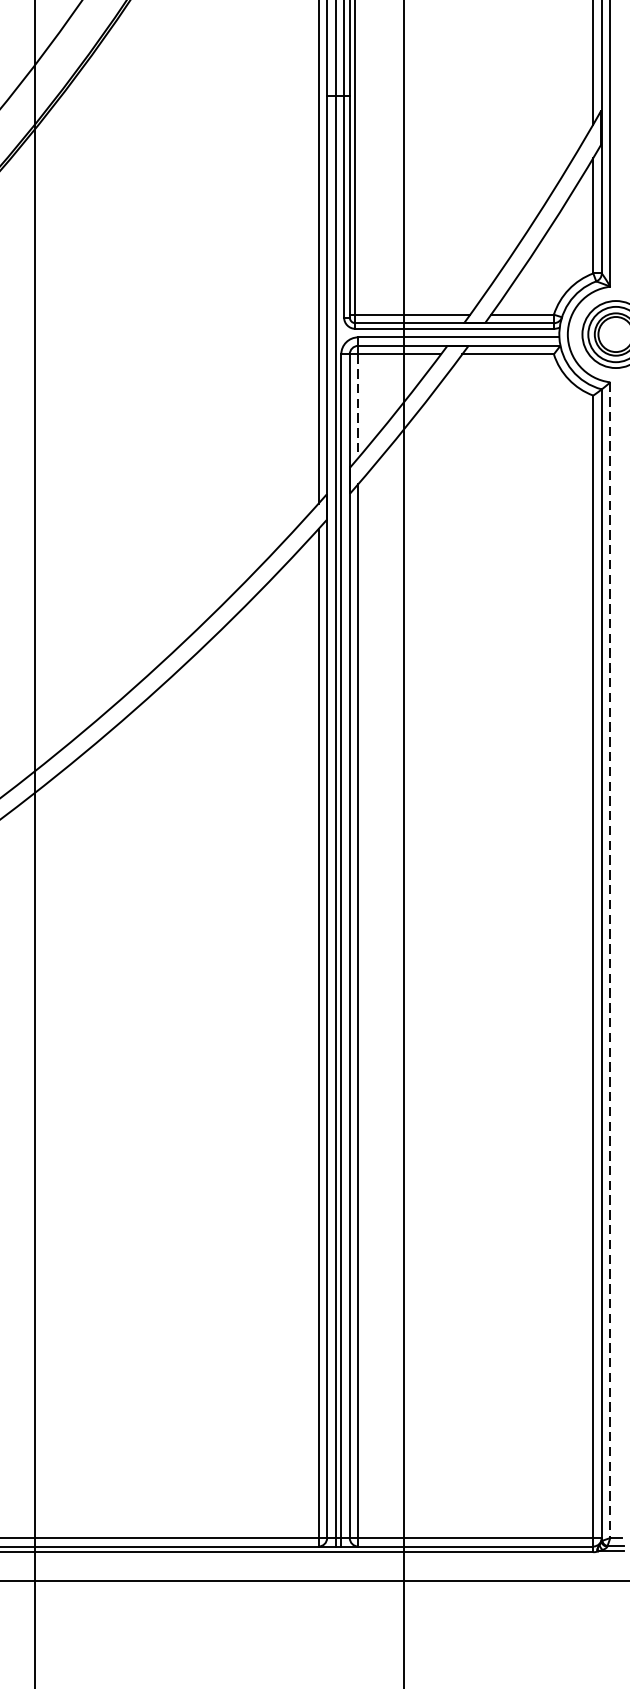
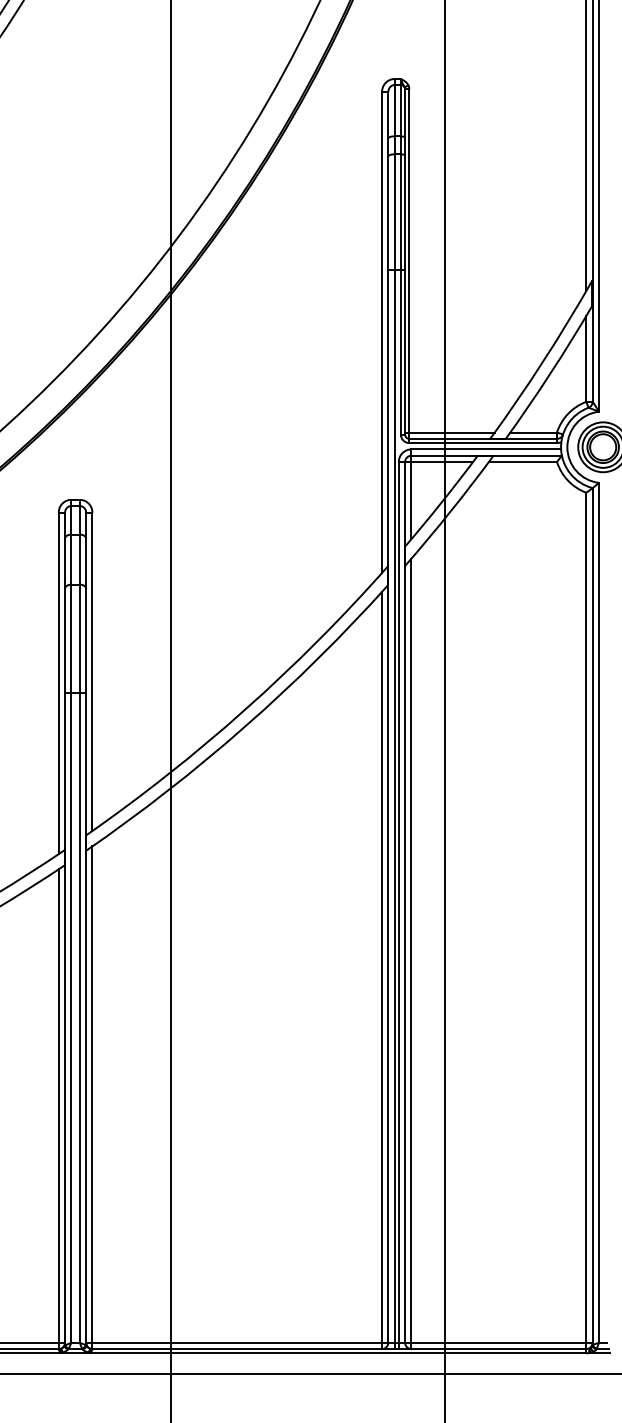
line: (358, 406) -> (411, 500), dashed -> solid
line: (609, 959) -> (598, 912), dashed -> solid

